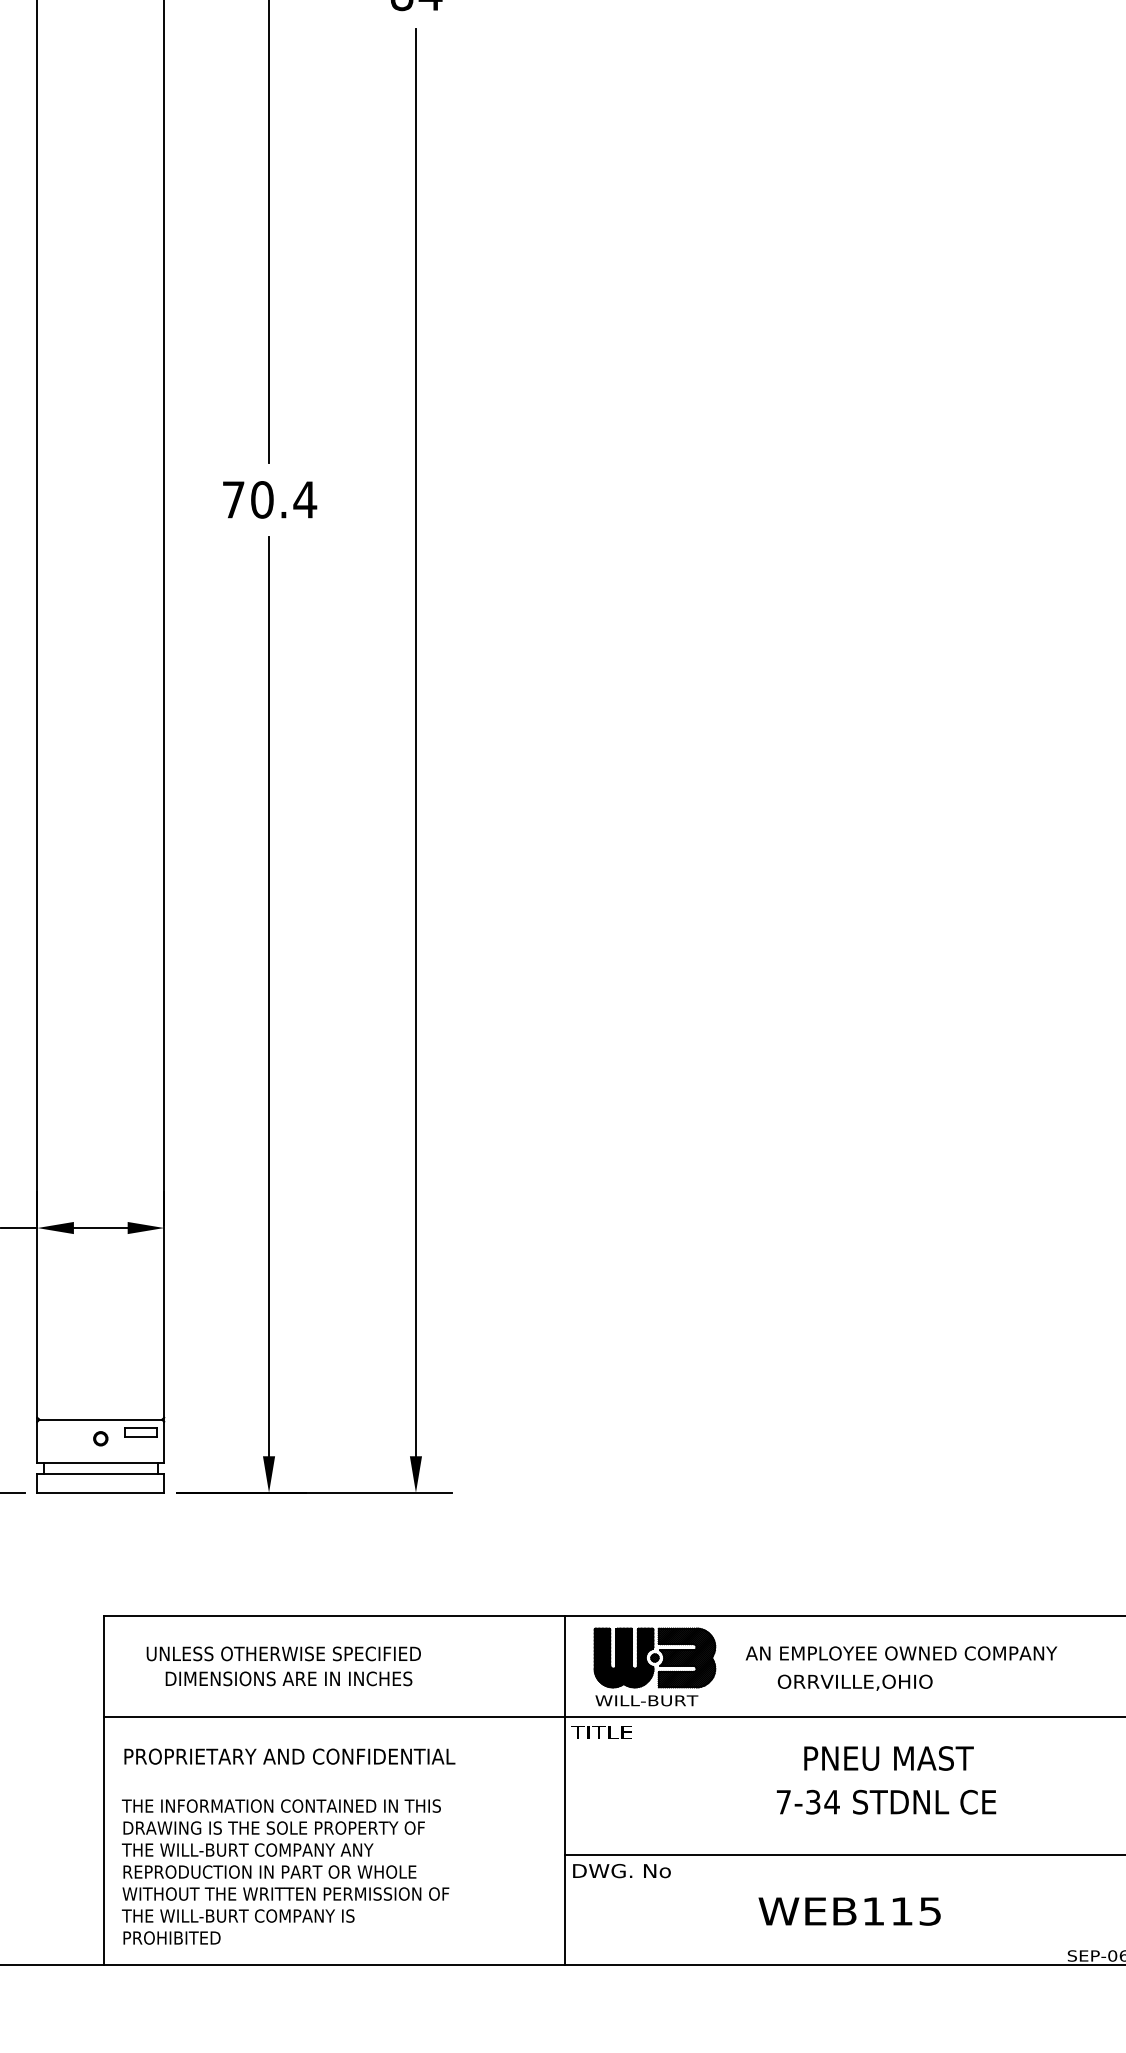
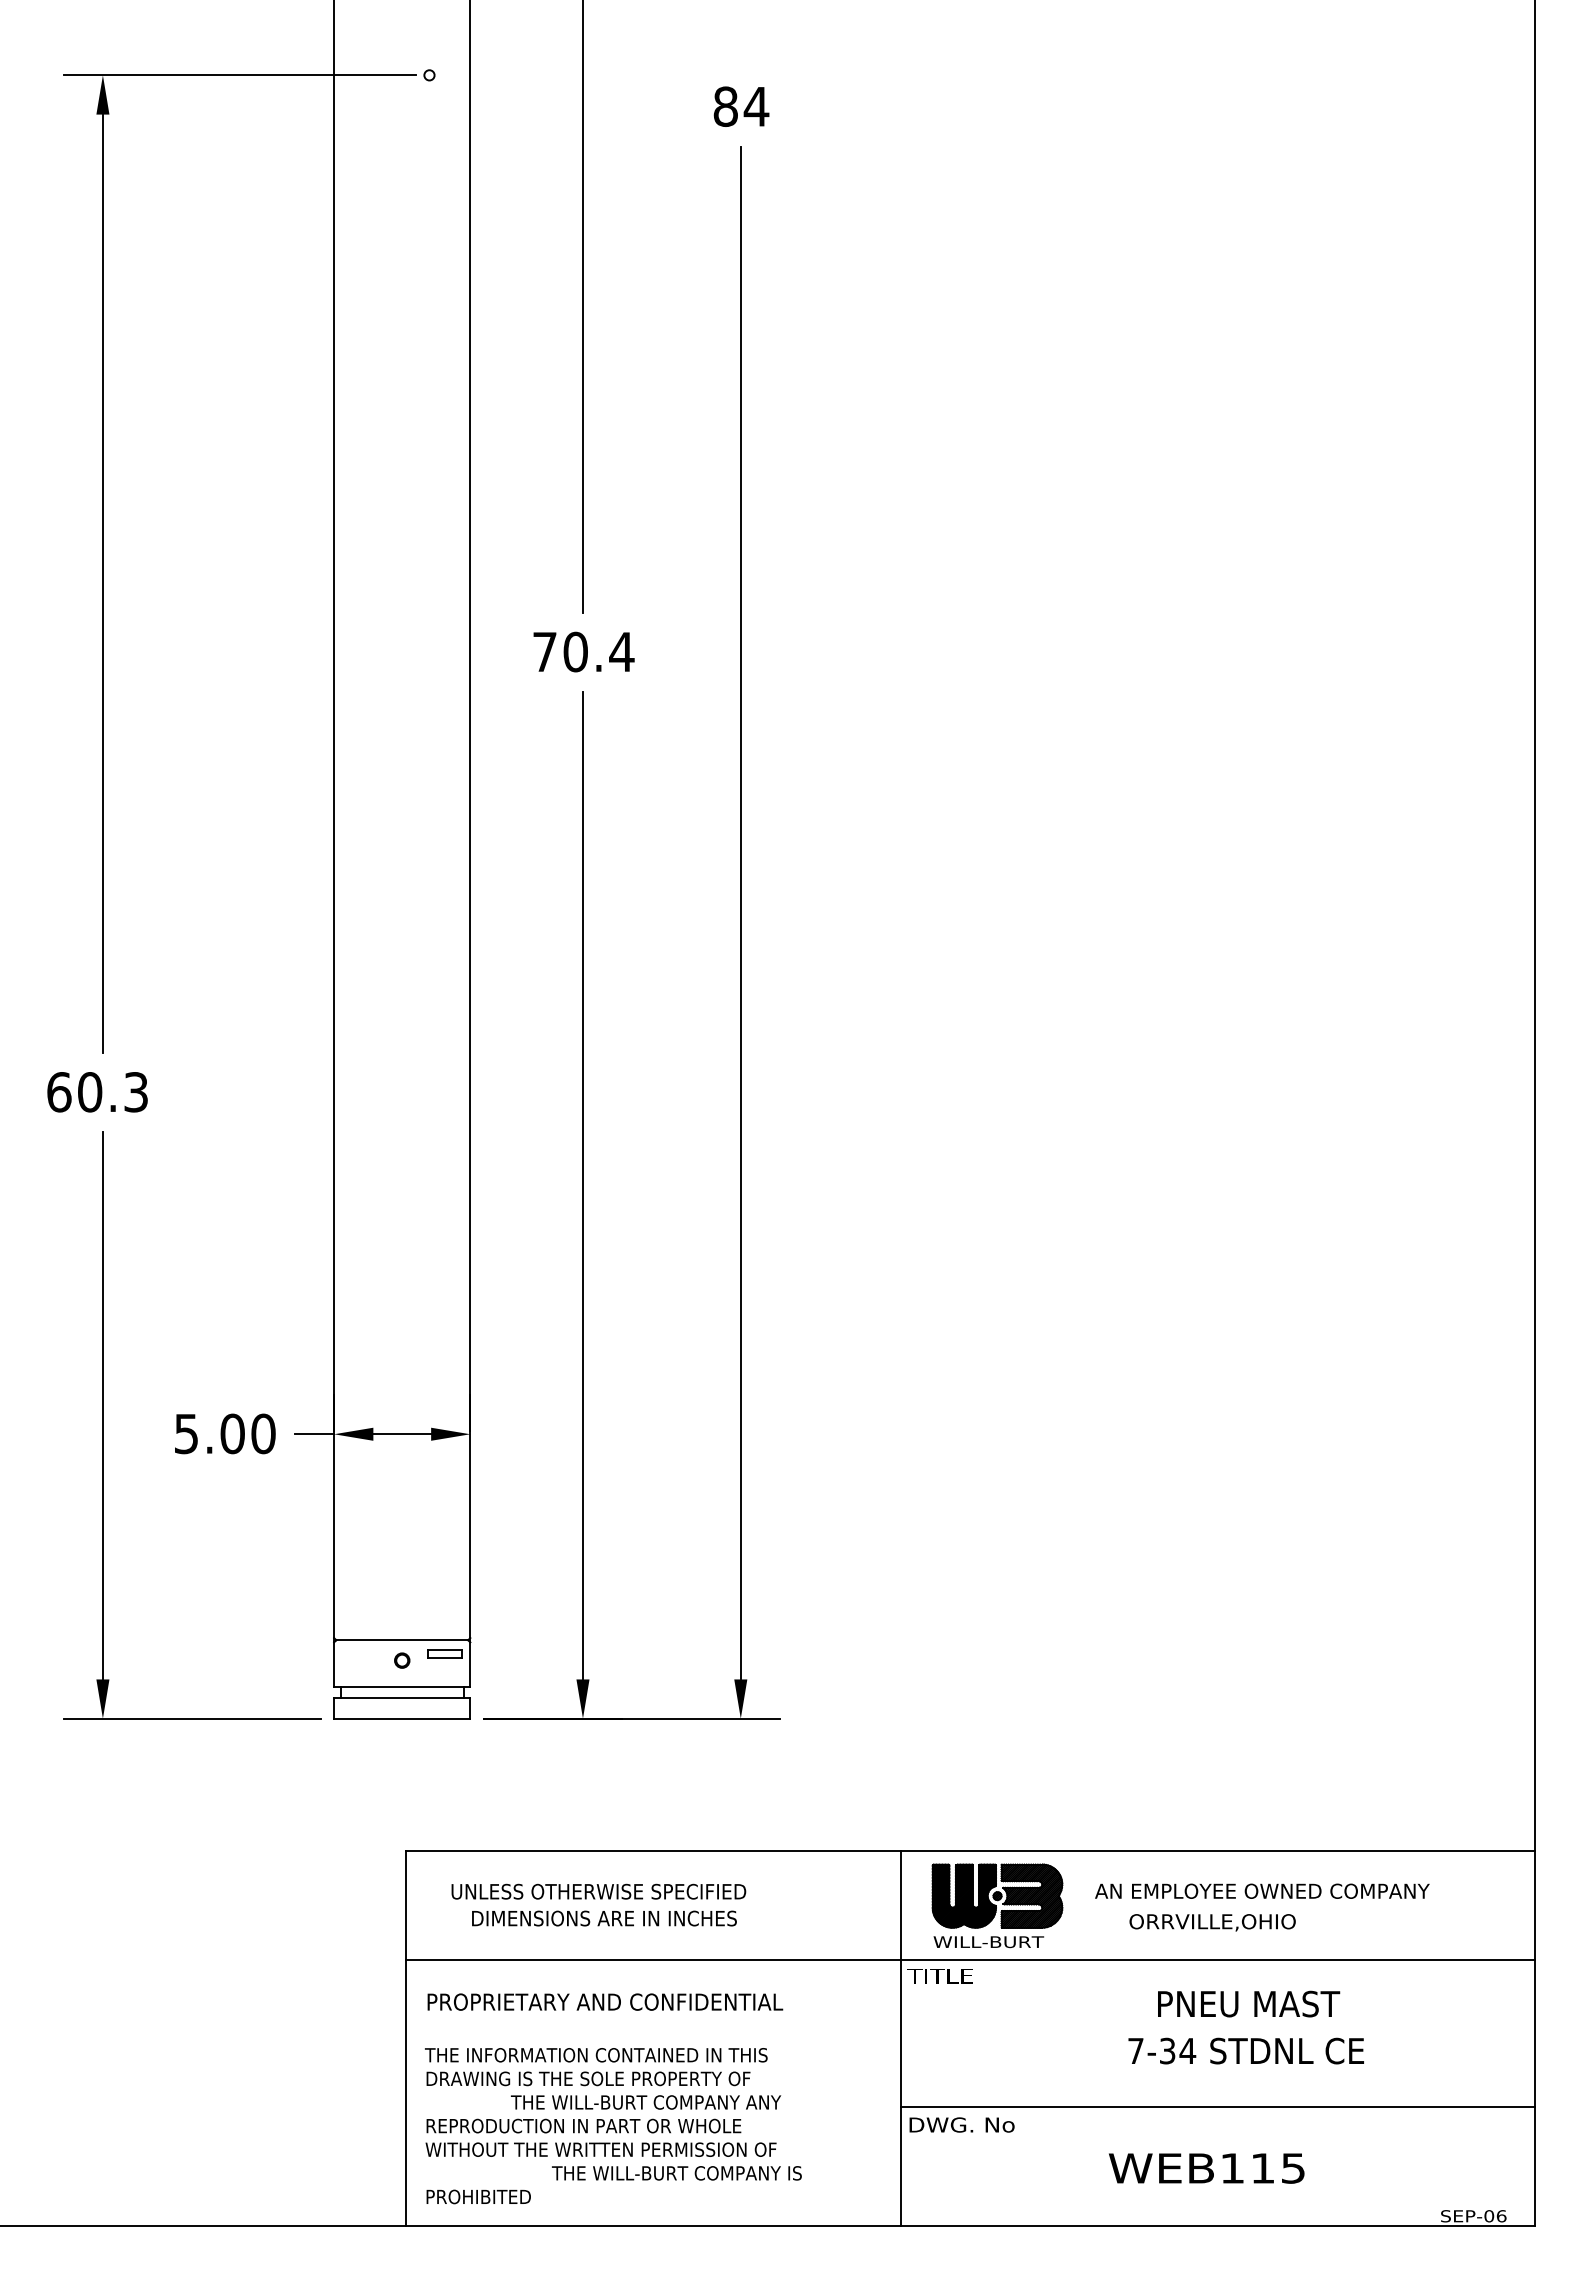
text: (248, 1850) -> (646, 2102), moved
text: (237, 1916) -> (676, 2173), moved

